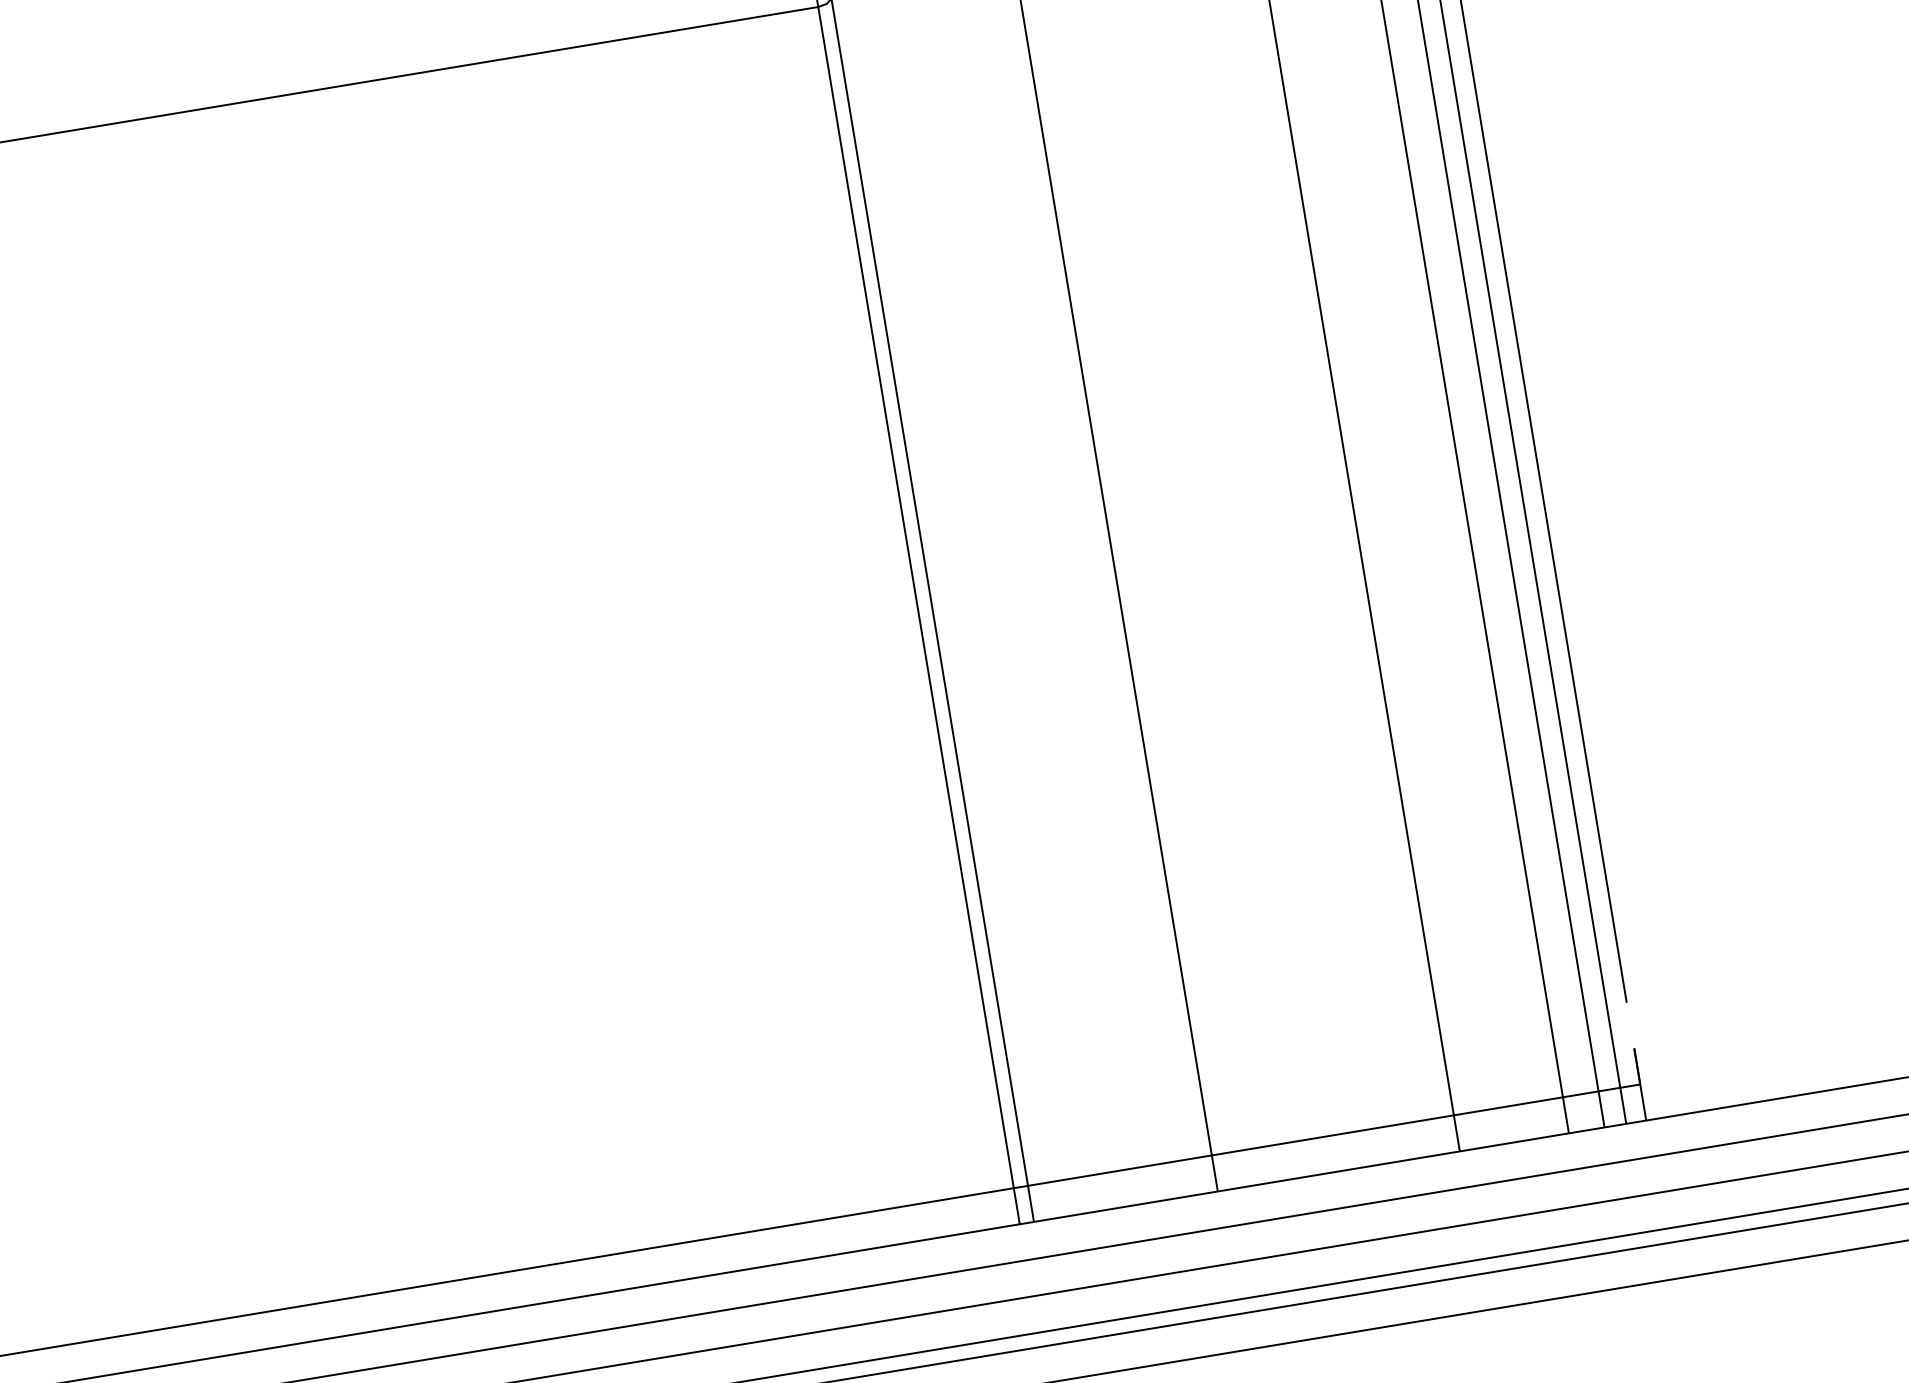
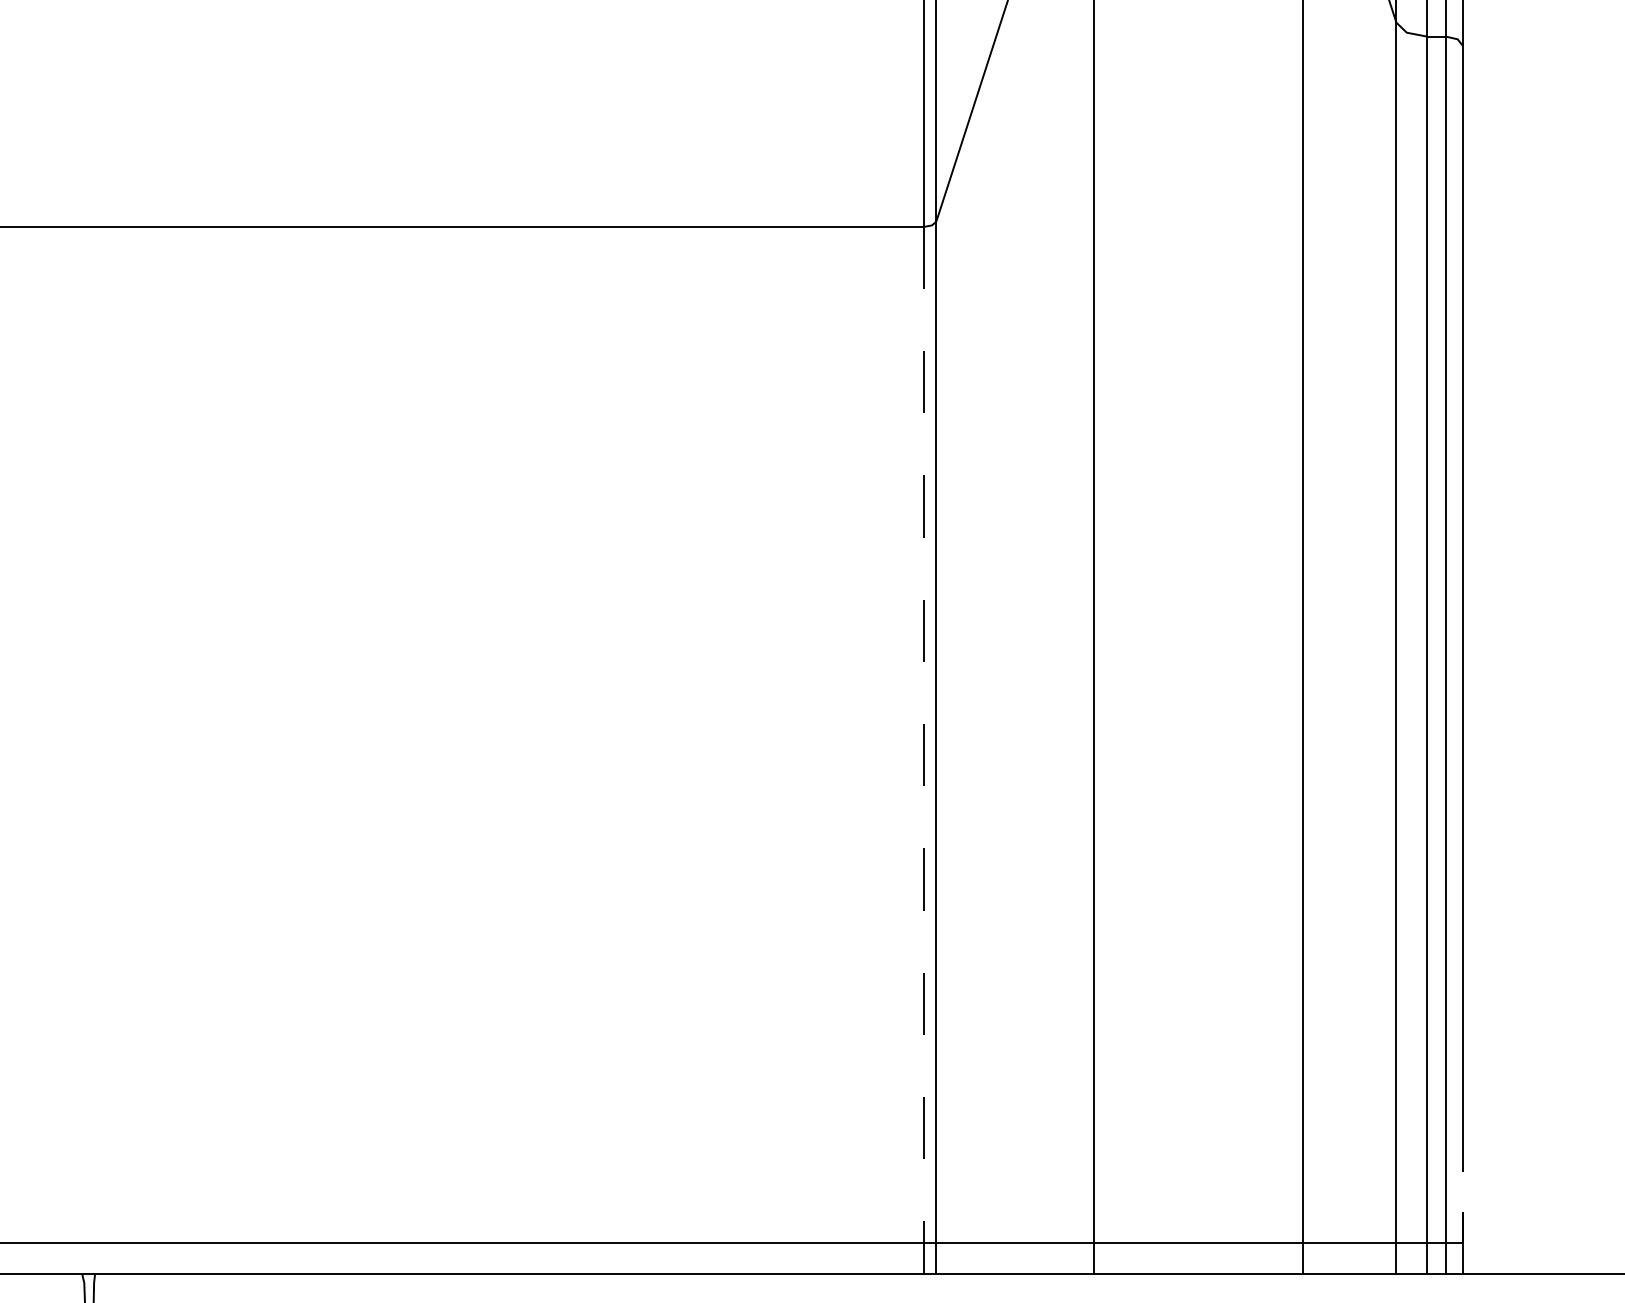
line: (916, 596) -> (924, 733), solid -> dashed

